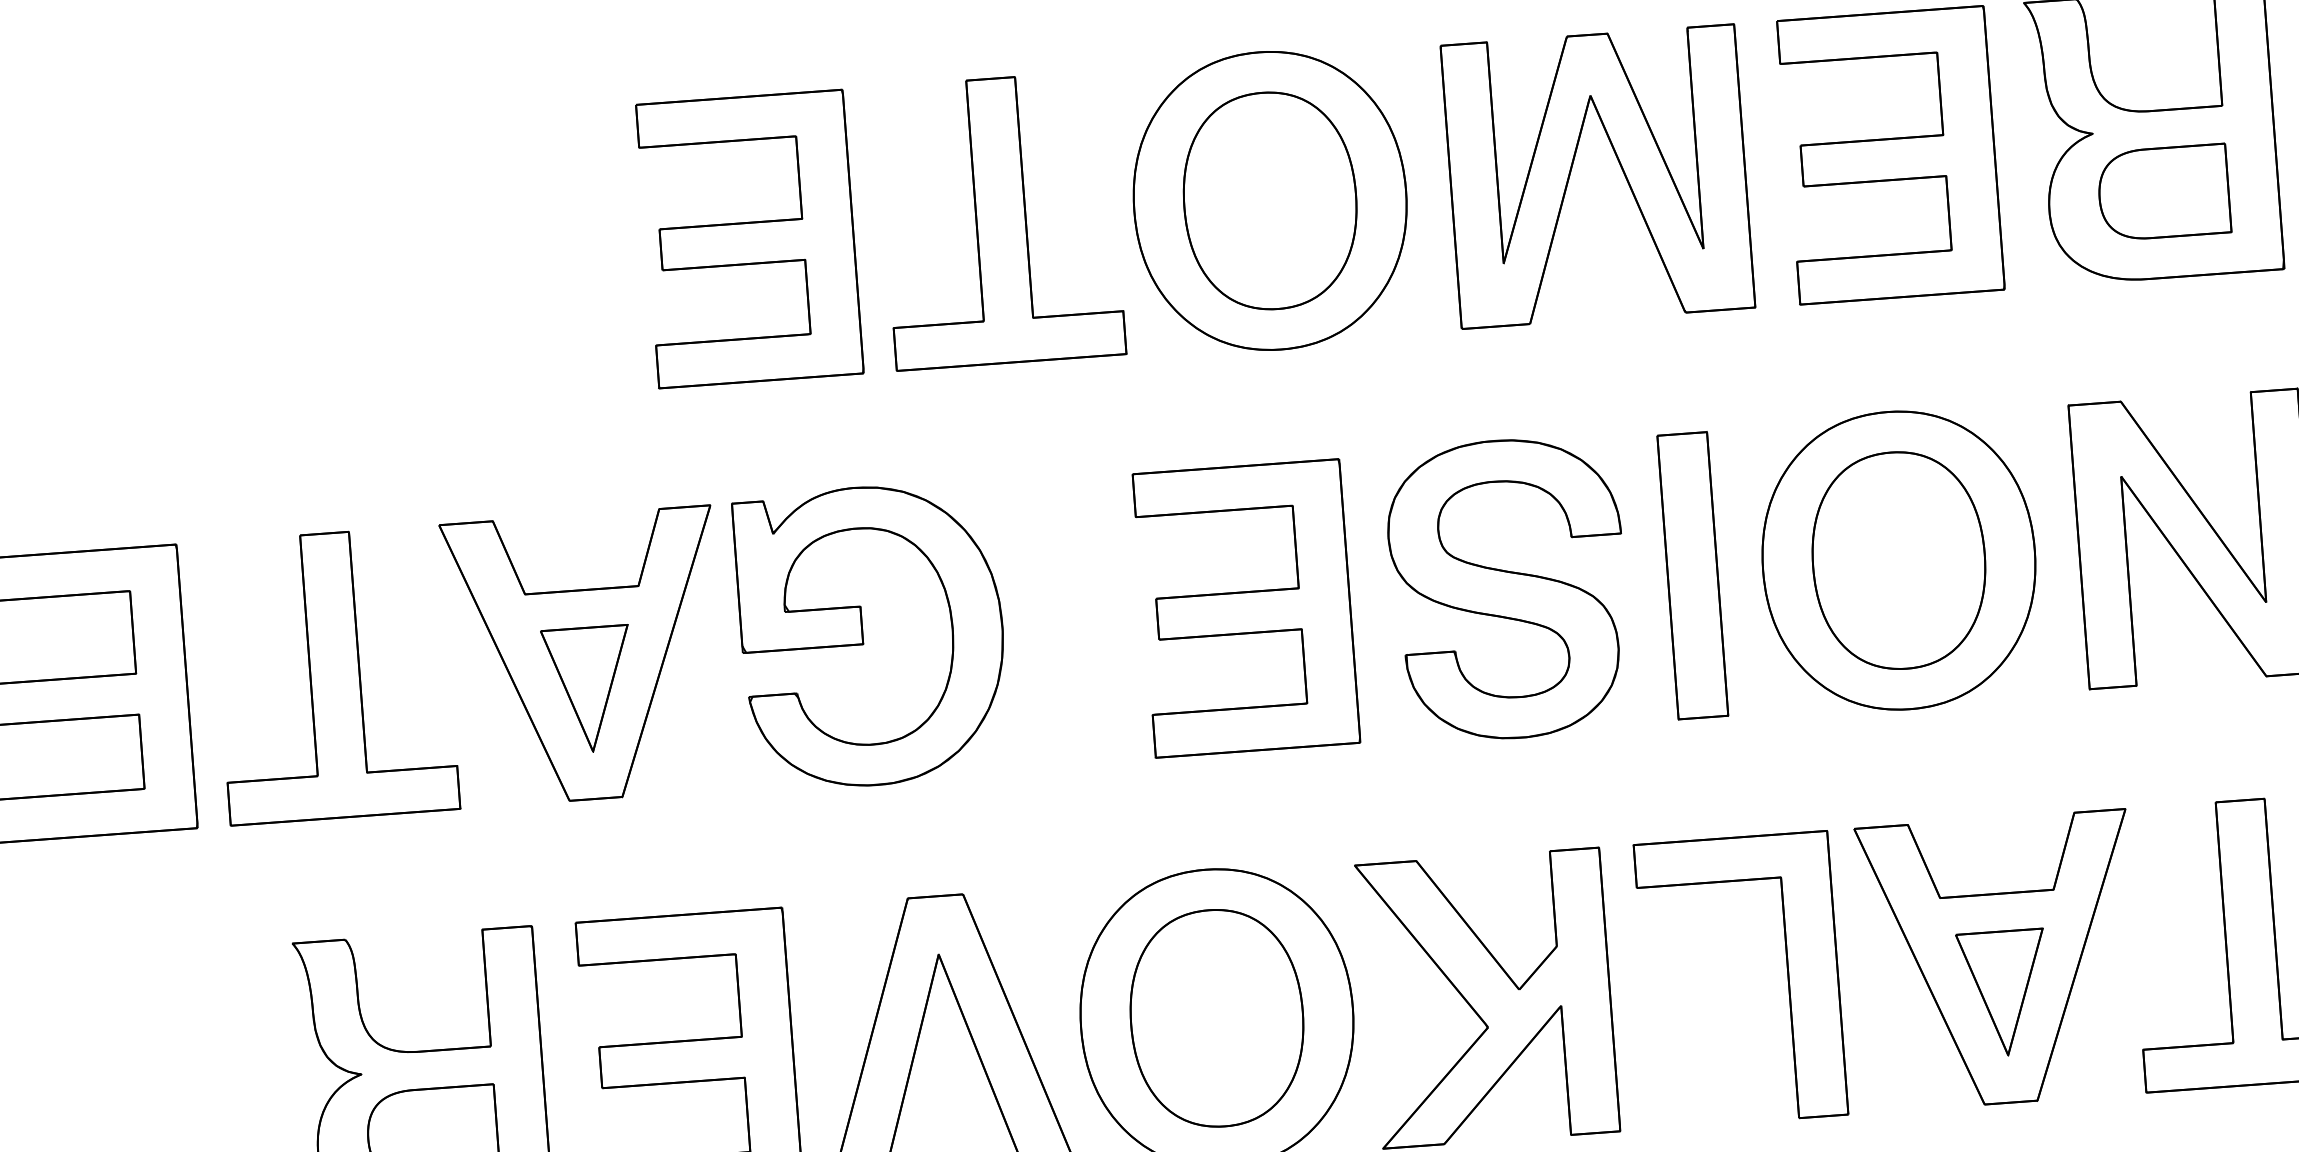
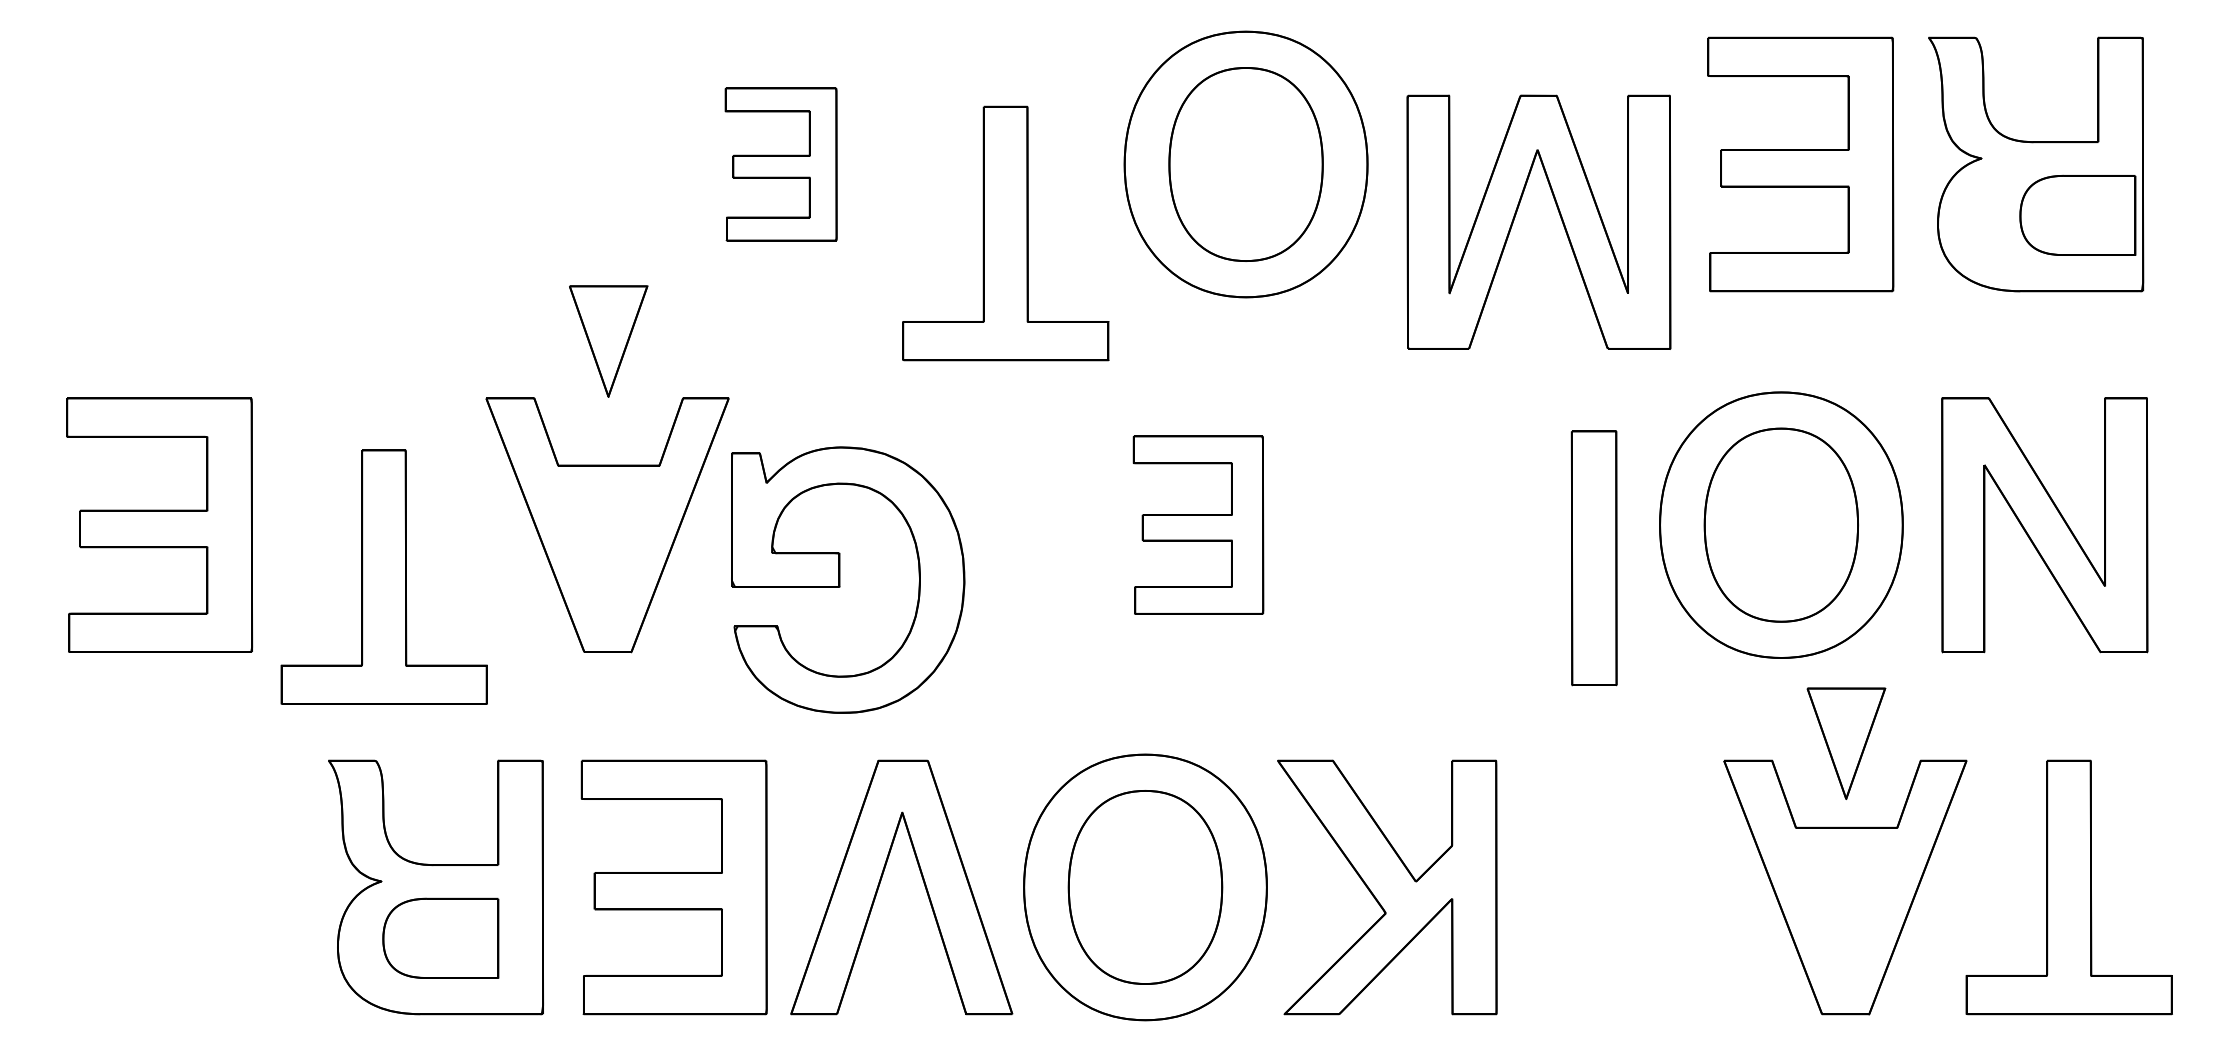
part: (1620, 167) -> (1559, 215), moved
part: (2163, 191) -> (2077, 214), moved
part: (1000, 220) -> (1005, 233), moved
part: (749, 239) -> (780, 164), size x0.6
part: (1692, 576) -> (1593, 558), moved
part: (1508, 588) -> (1432, 524), removed
part: (1246, 607) -> (1198, 524), size x0.7
part: (863, 635) -> (840, 579), moved
part: (334, 674) -> (383, 576), moved
part: (588, 689) -> (608, 341), moved
part: (1787, 976) -> (1655, 887), removed
part: (2003, 993) -> (1846, 743), moved

